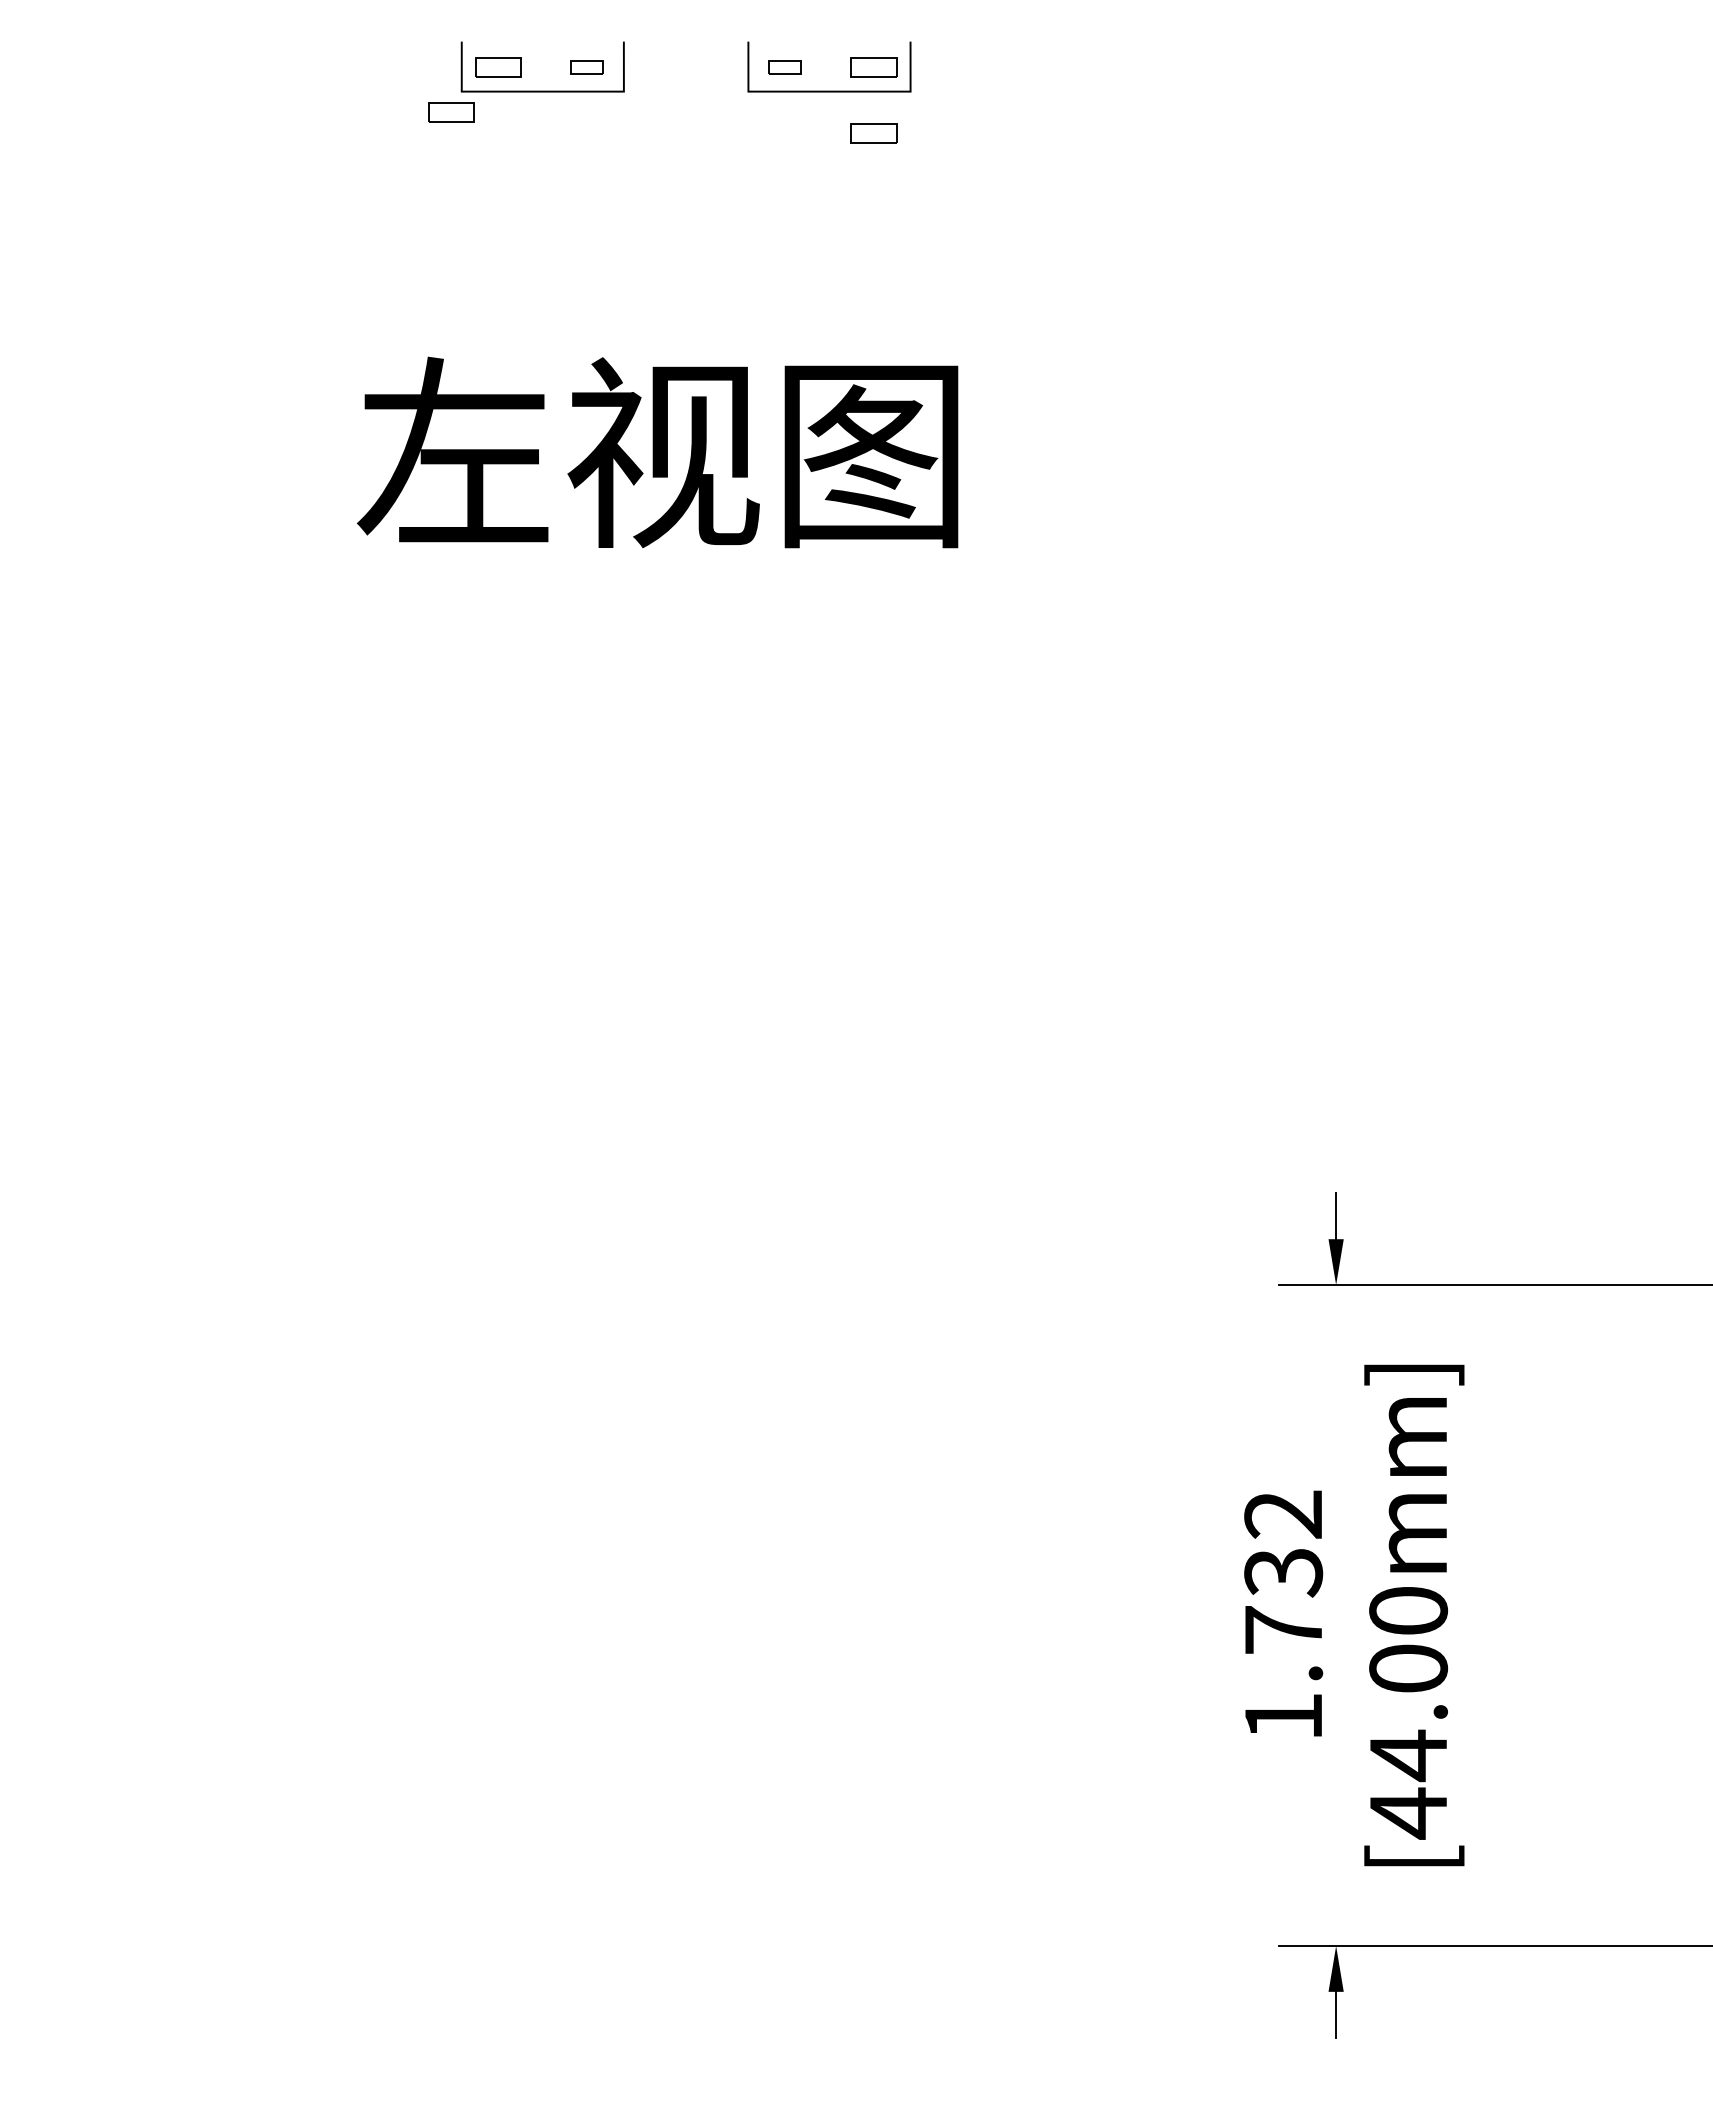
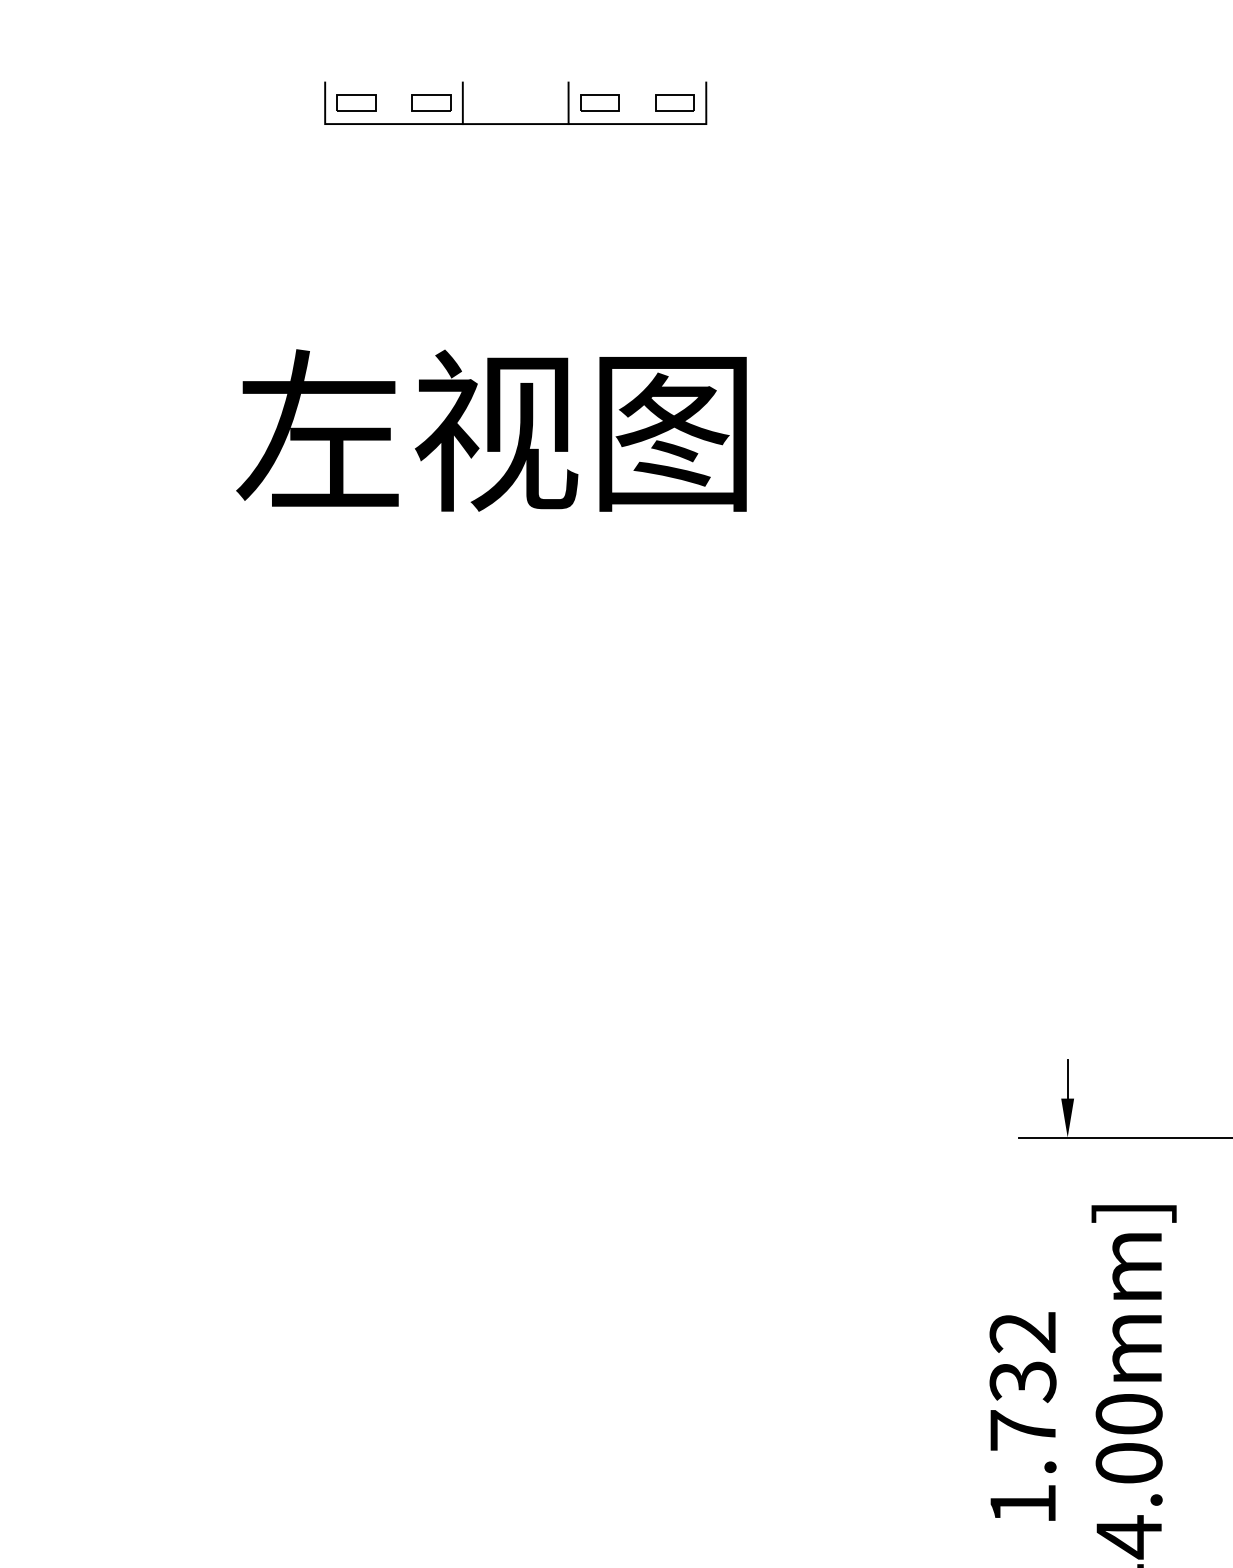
part: (586, 67) -> (431, 103), size x1.43
part: (784, 67) -> (599, 103), size x1.43
line: (685, 91) -> (515, 123), added
part: (451, 112) -> (316, 141), removed
part: (873, 133) -> (674, 159), removed

